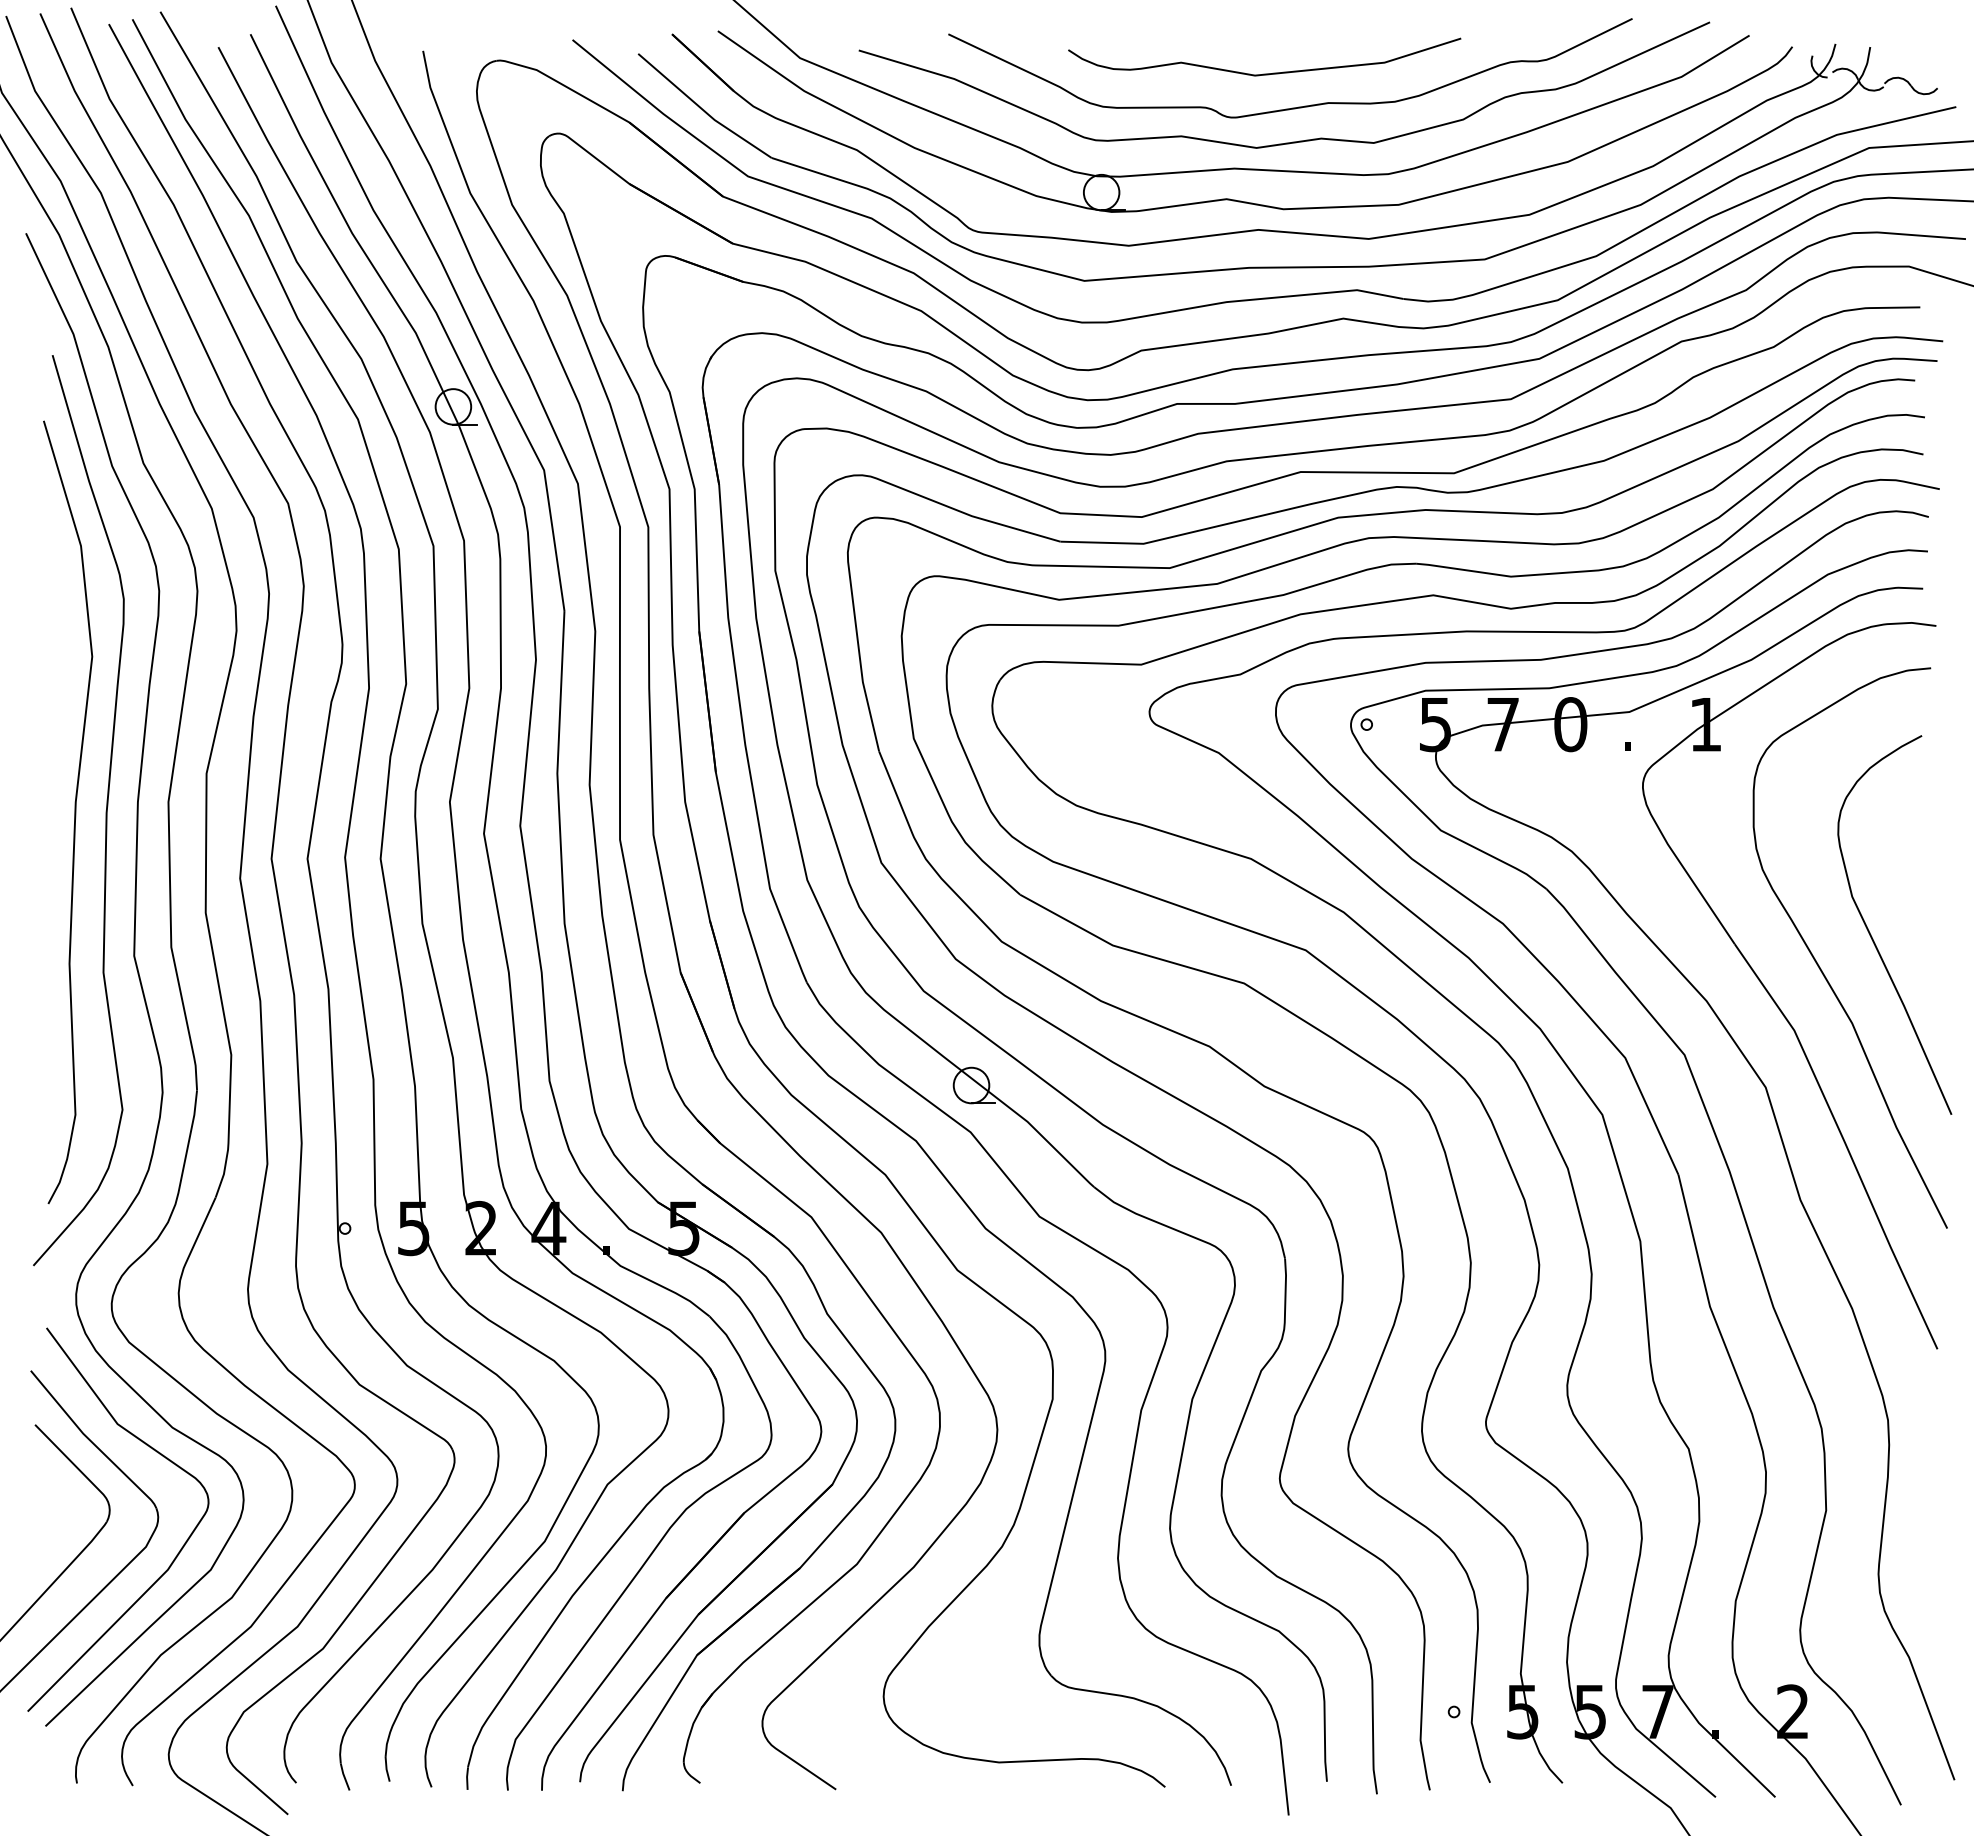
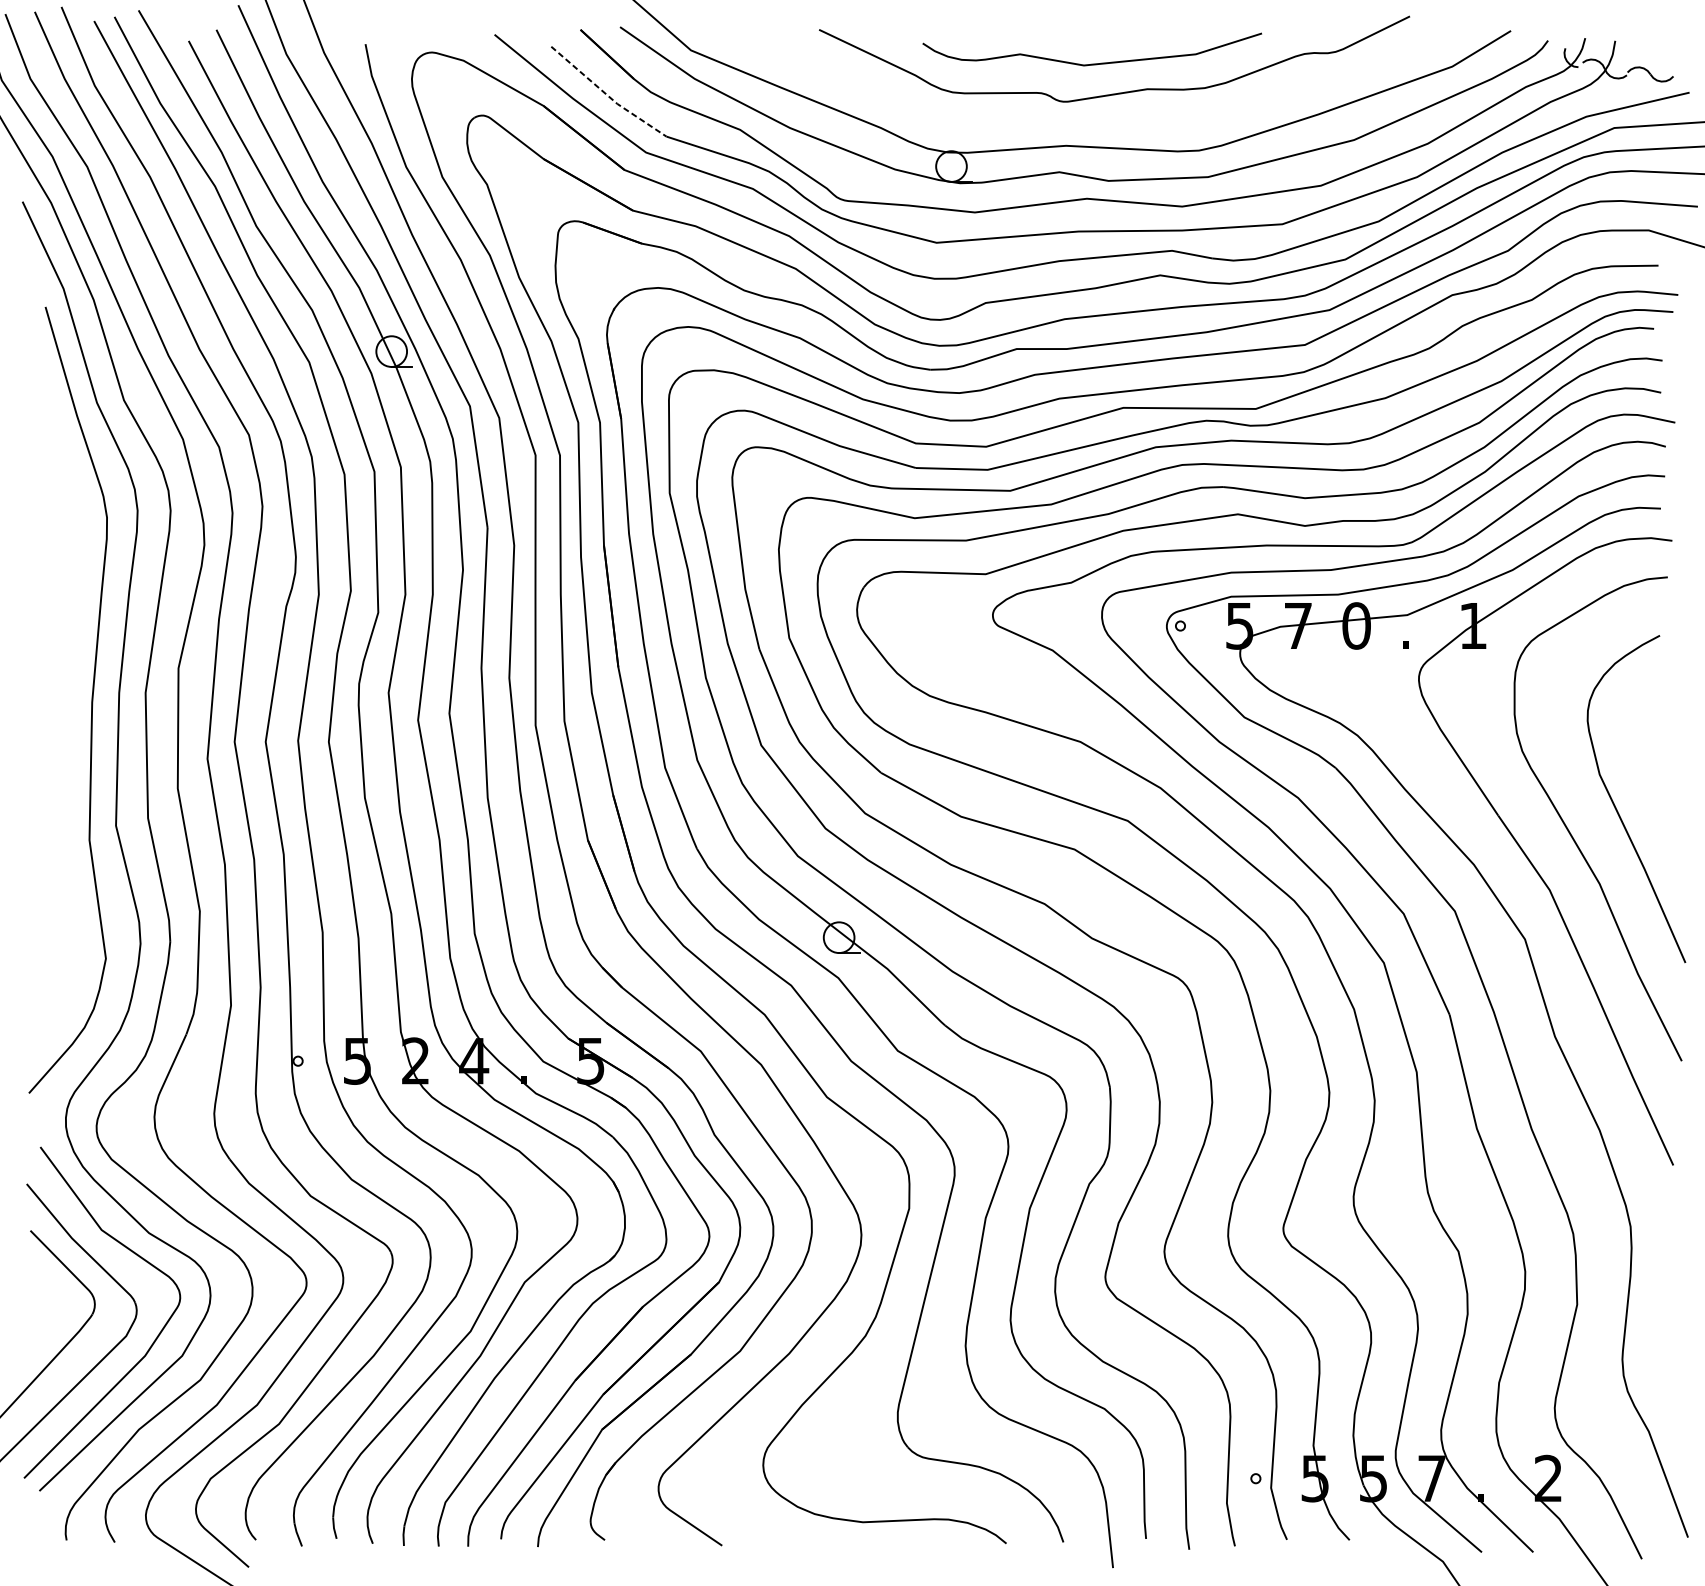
line: (702, 109) -> (606, 94), solid -> dashed
curve: (1292, 141) -> (1116, 122), removed
curve: (74, 812) -> (64, 701), removed

